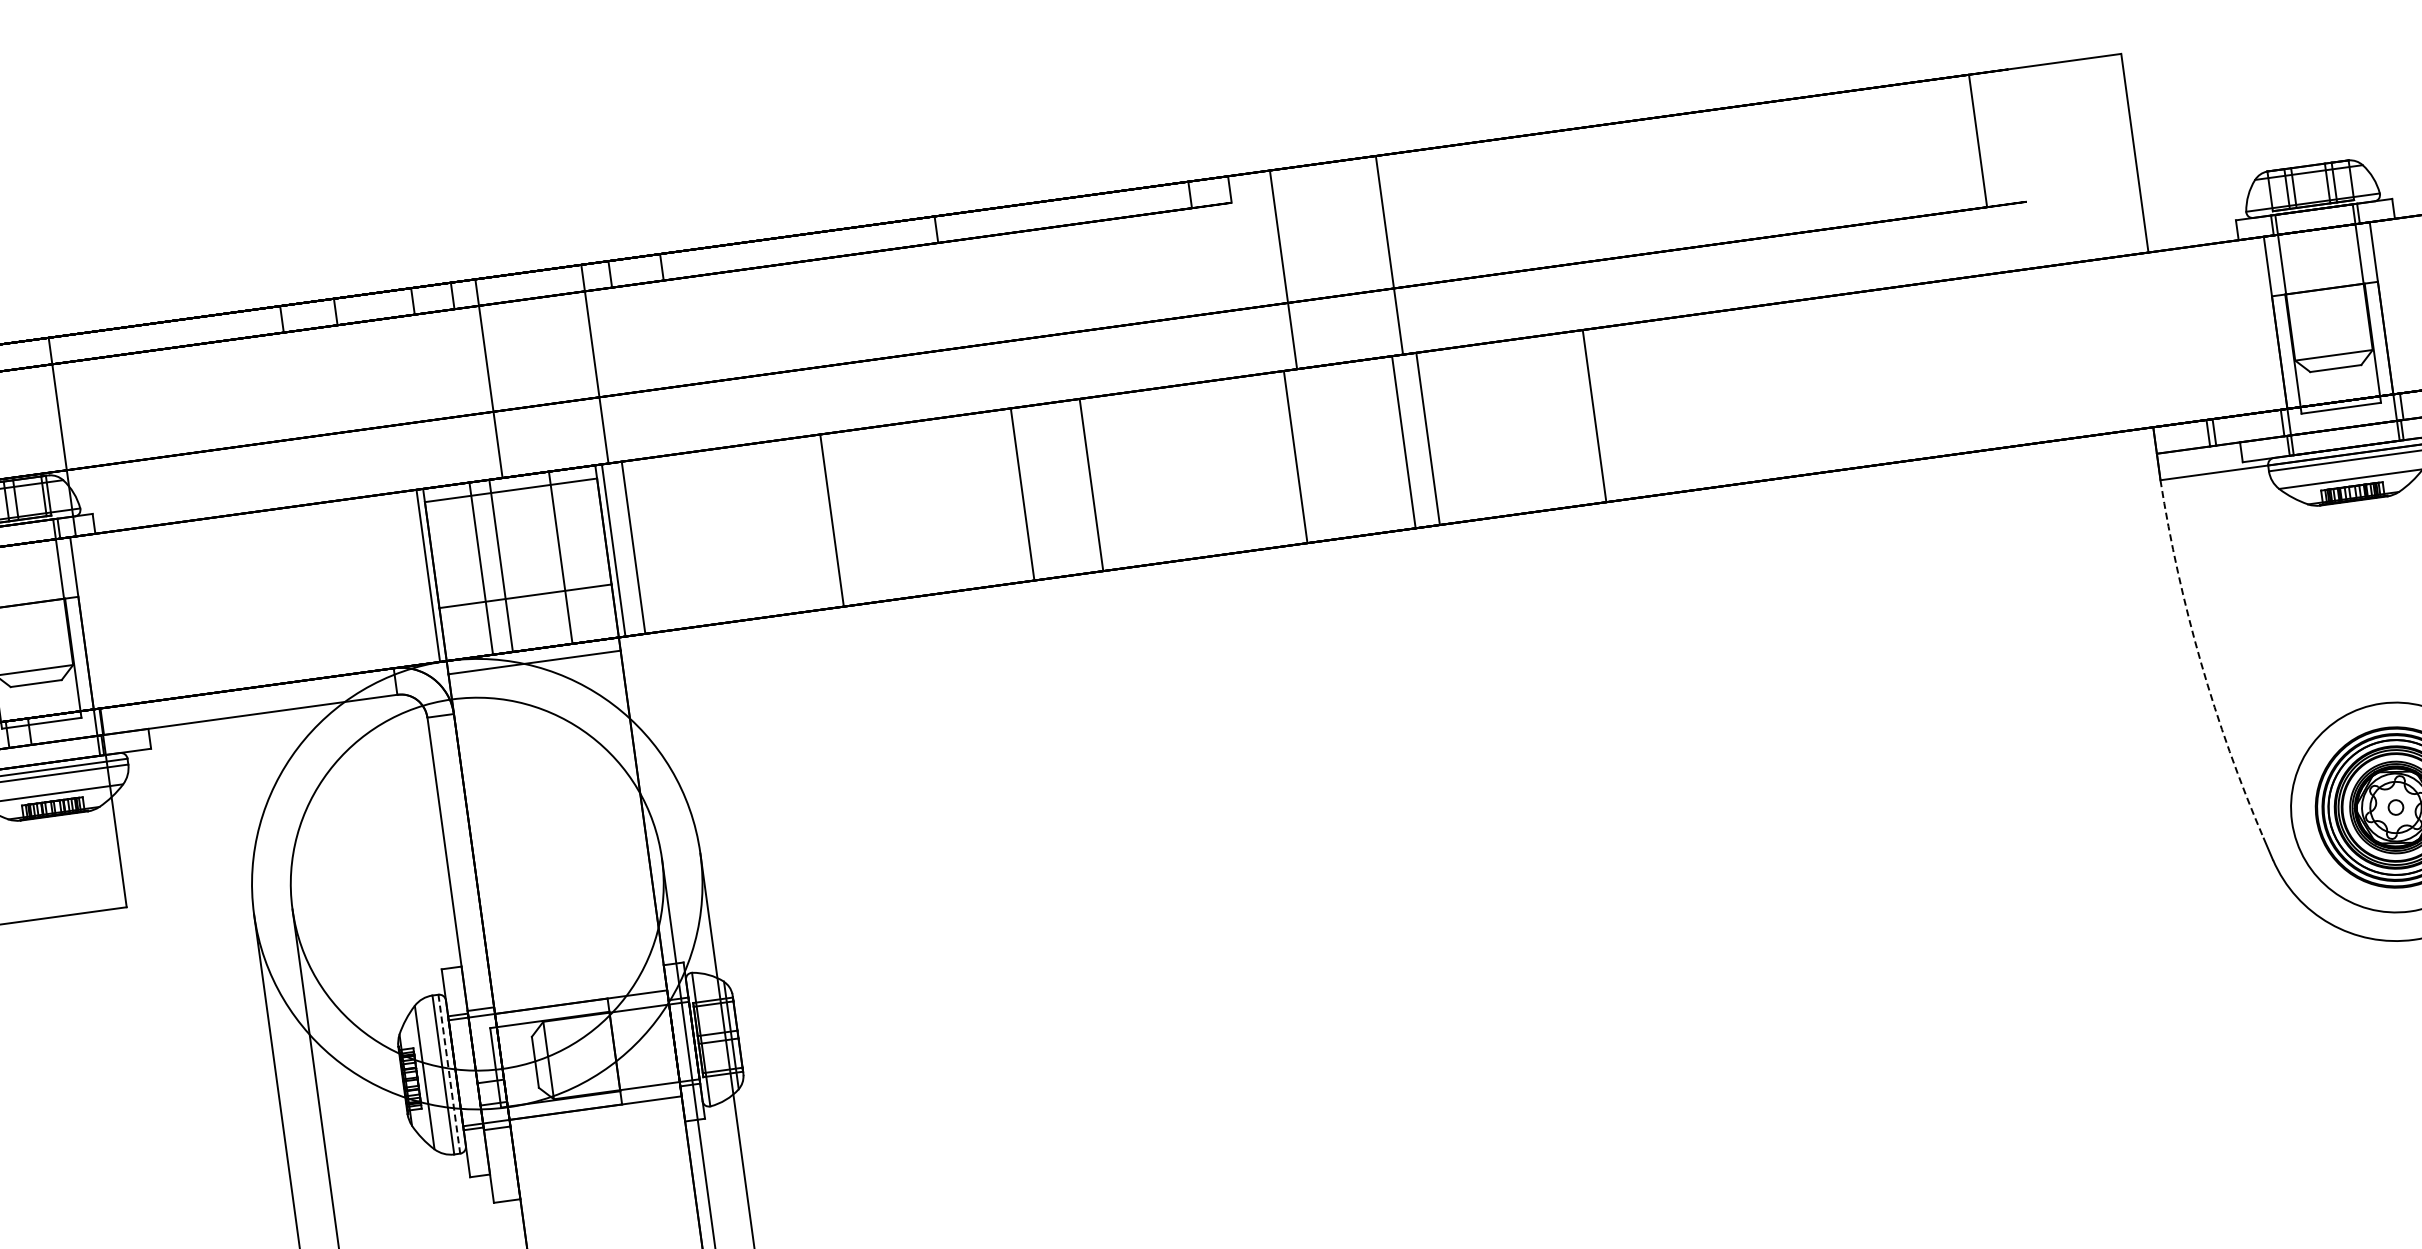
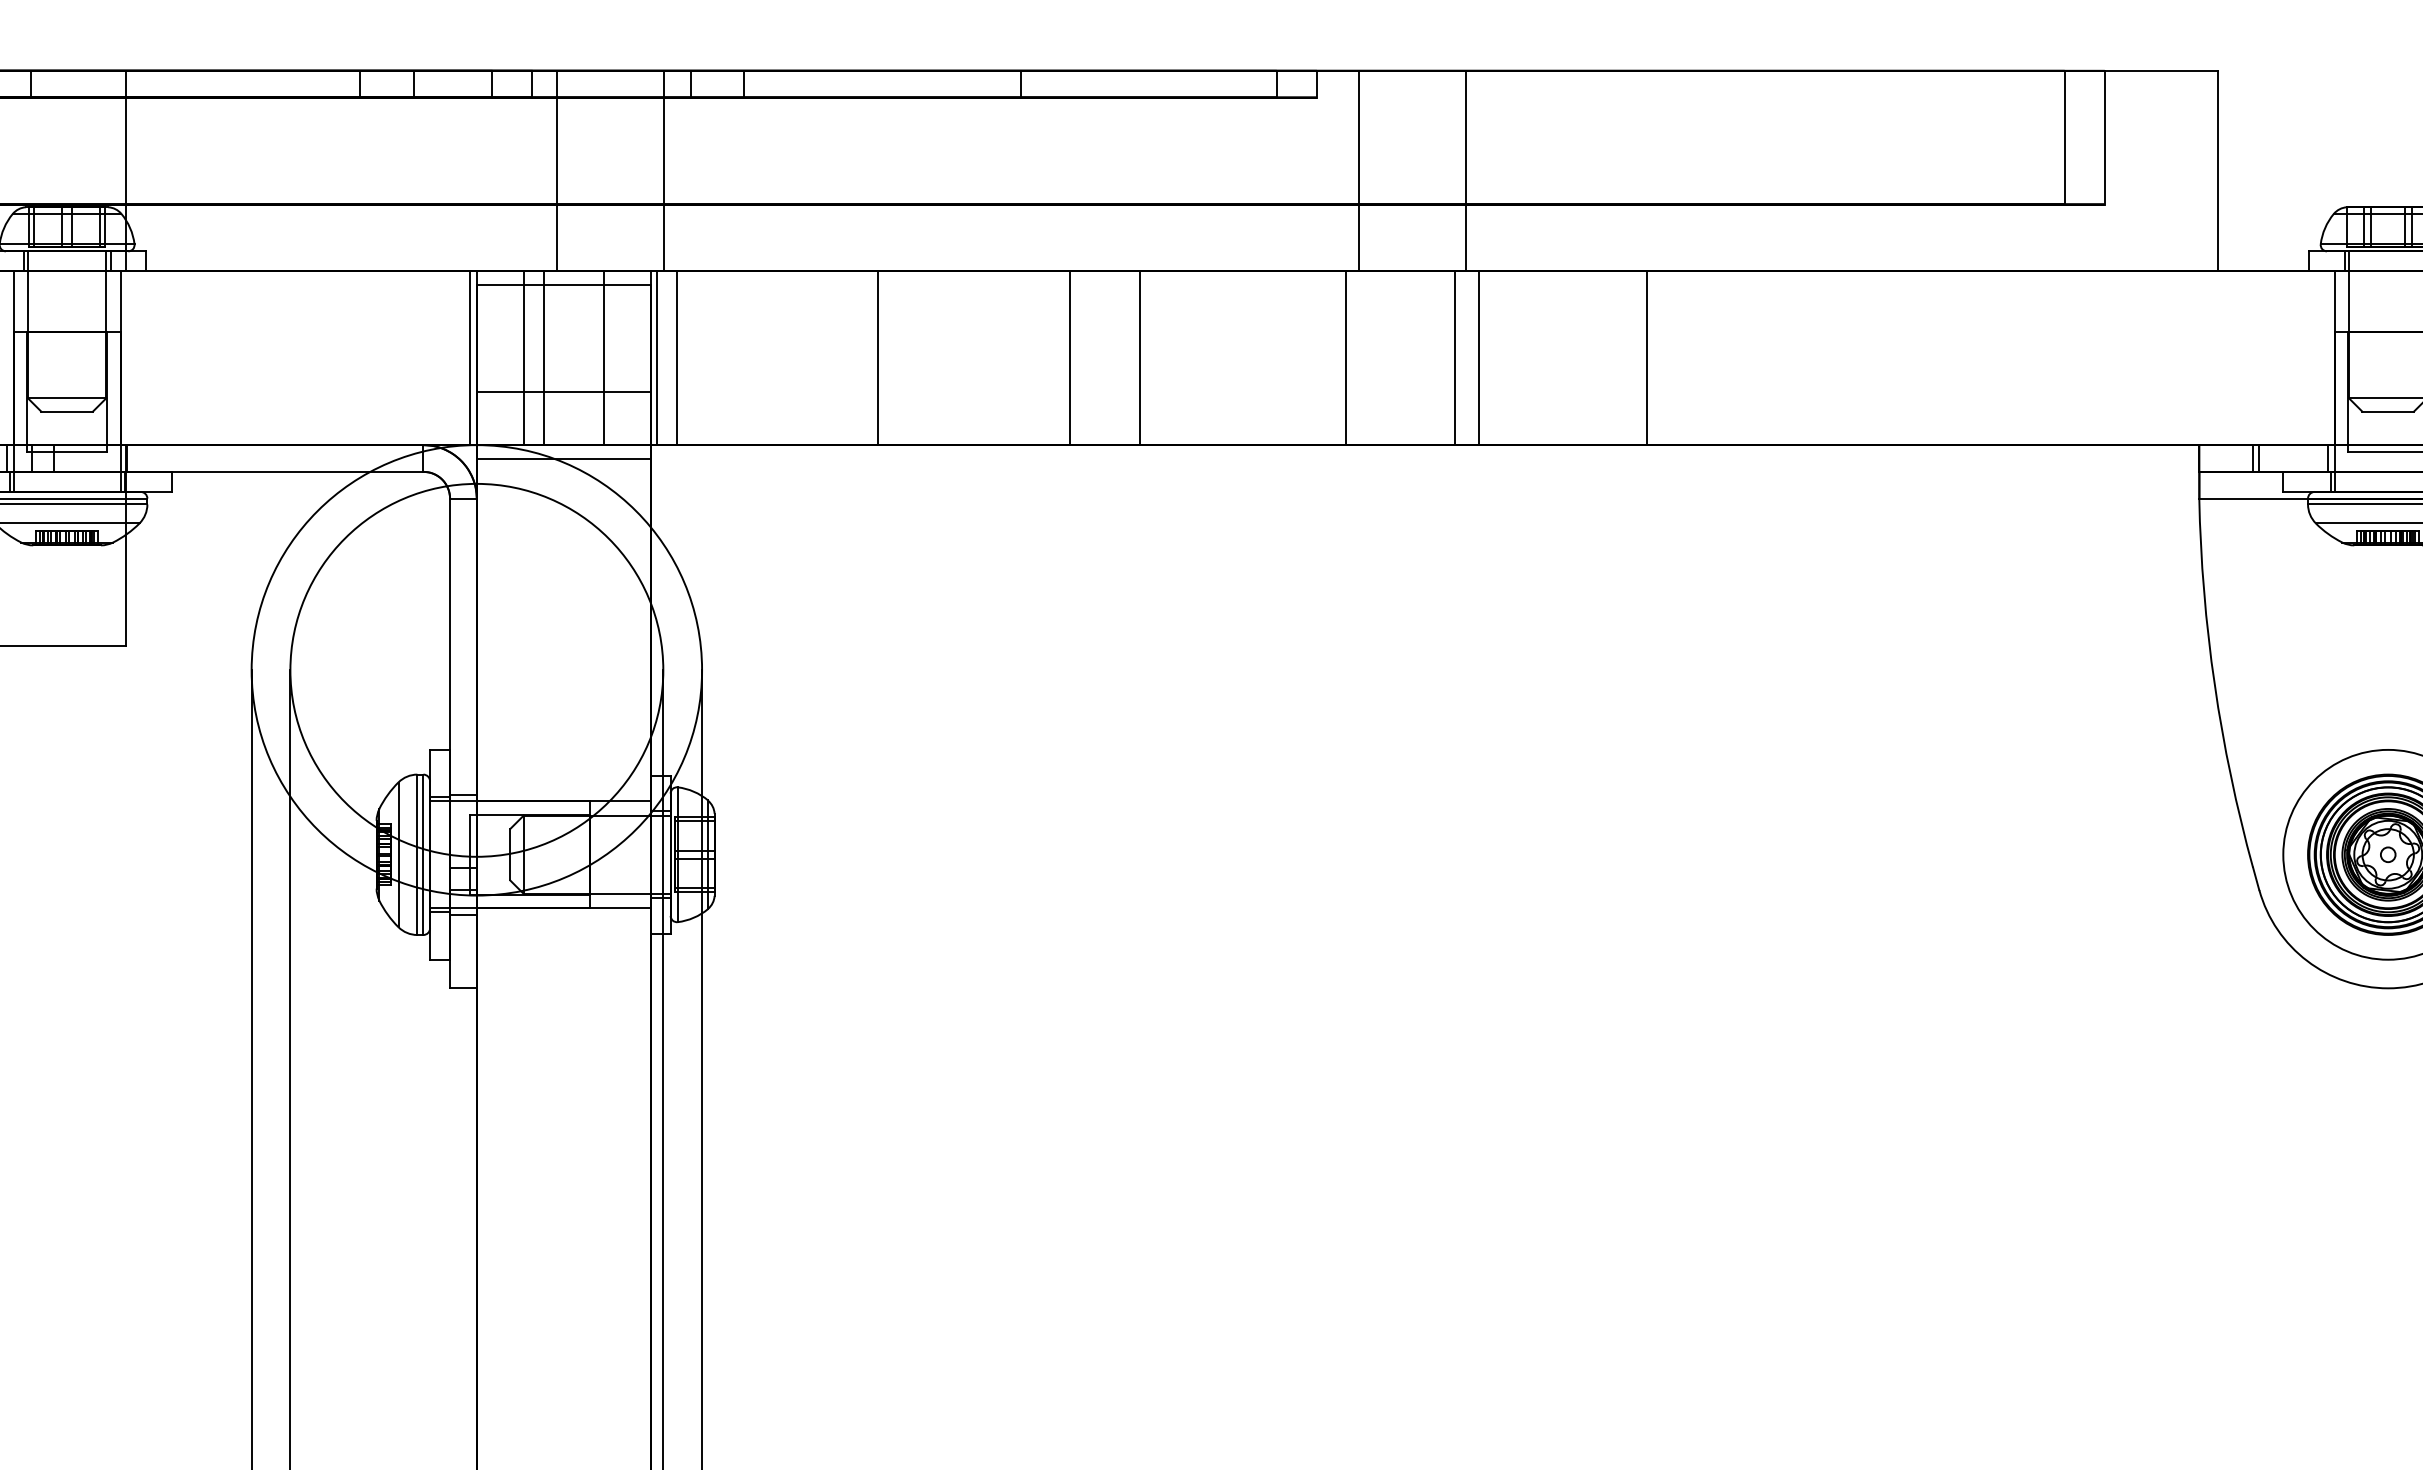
line: (2017, 135) -> (2104, 137), added
arc: (2200, 662) -> (2214, 684), dashed -> solid
line: (449, 1074) -> (423, 855), dashed -> solid

